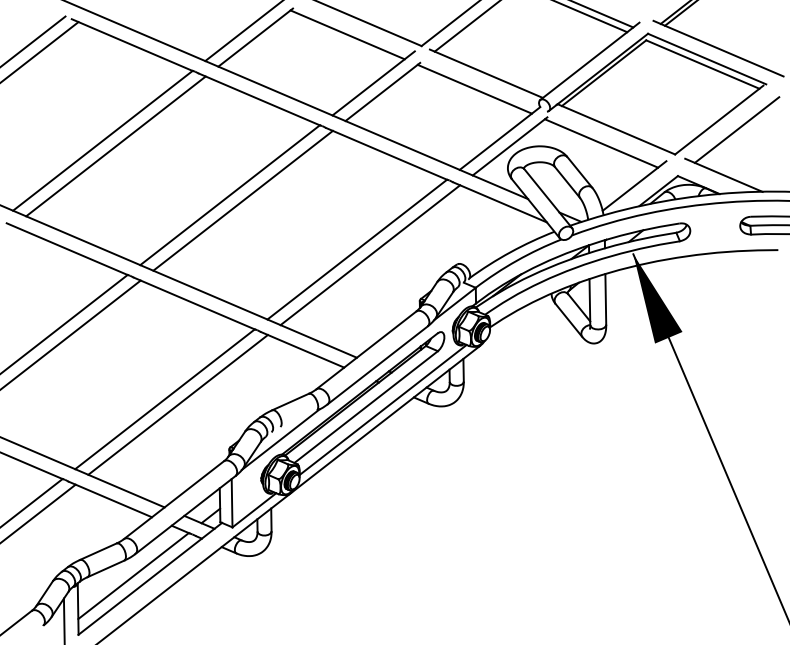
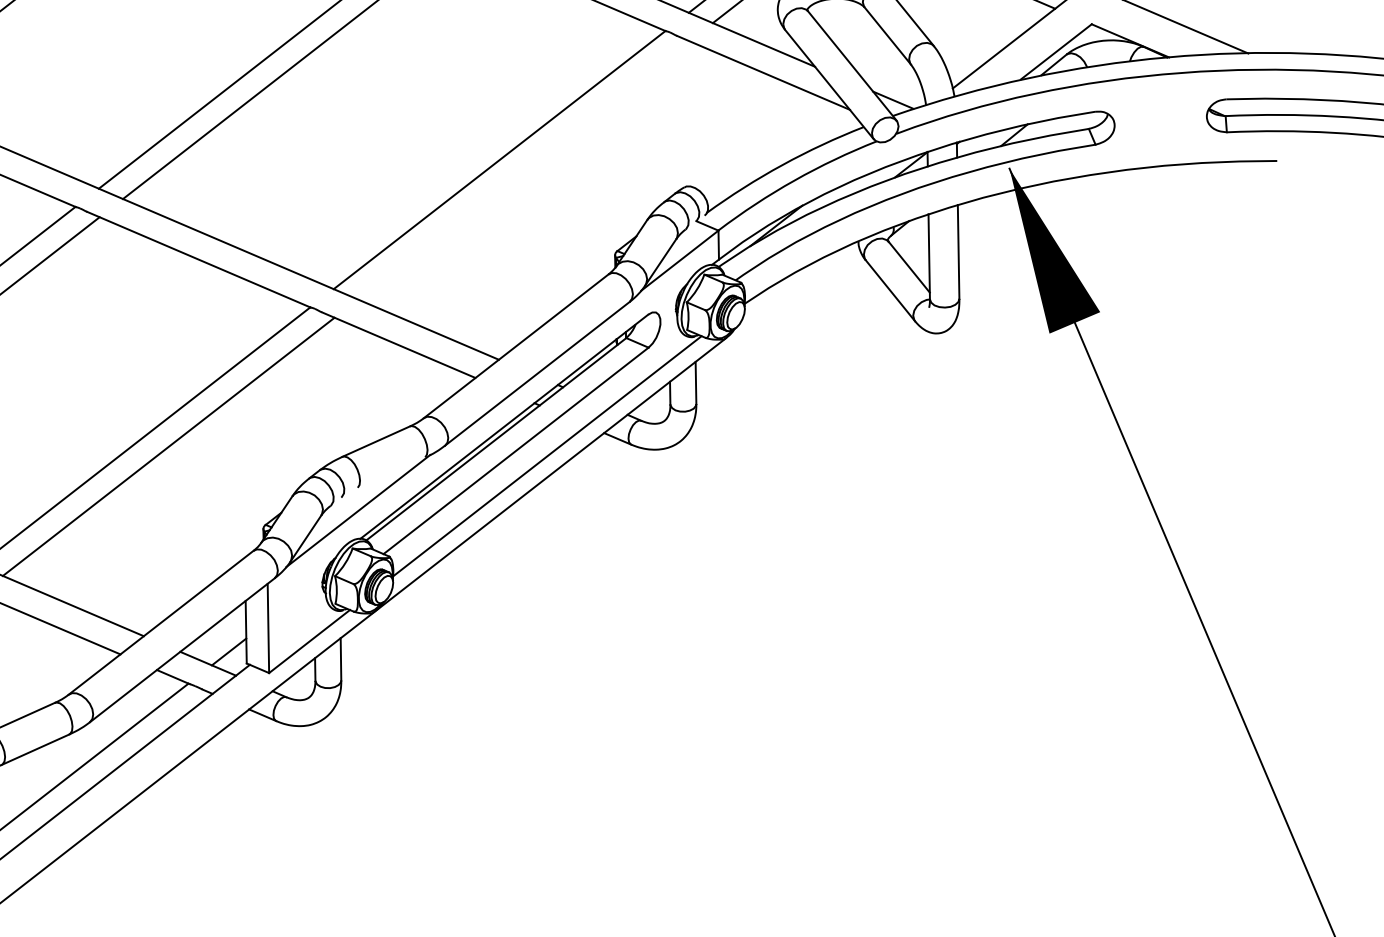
line: (370, 255) -> (524, 170), removed

